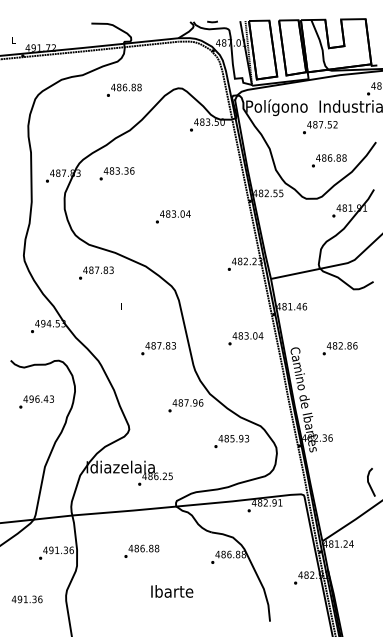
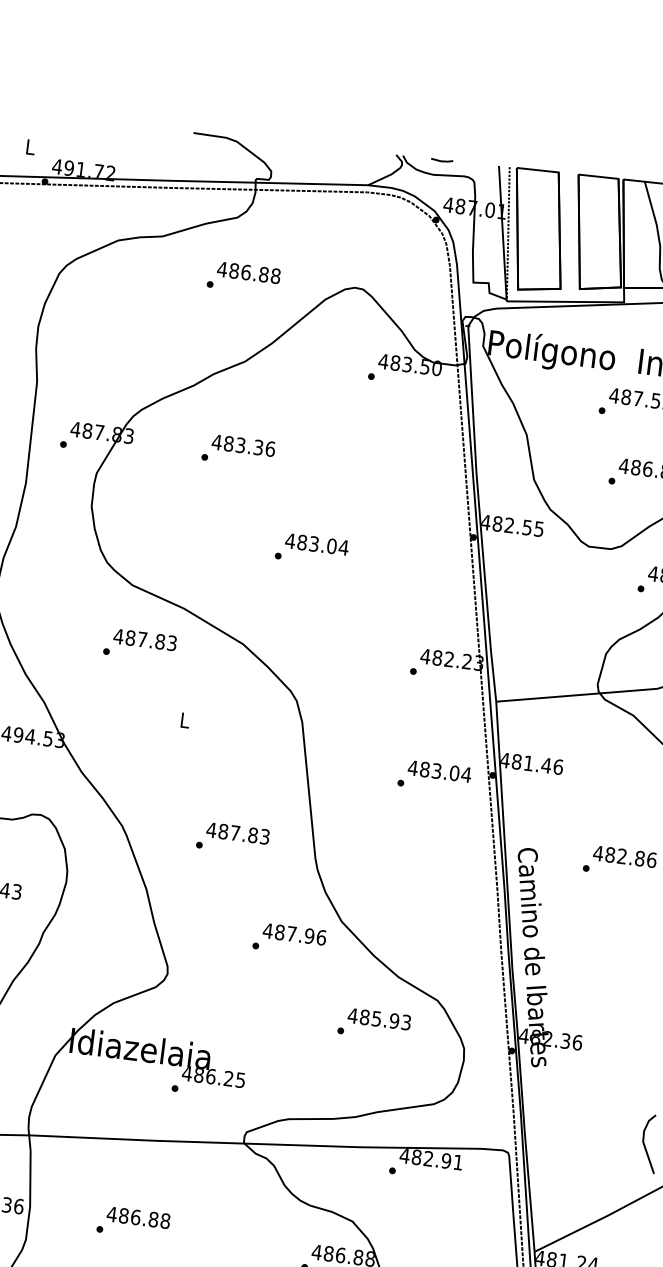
text: (116, 173) -> (237, 450), moved
text: (245, 338) -> (433, 776), moved
text: (158, 348) -> (232, 838), moved
text: (141, 550) -> (133, 1221), moved

